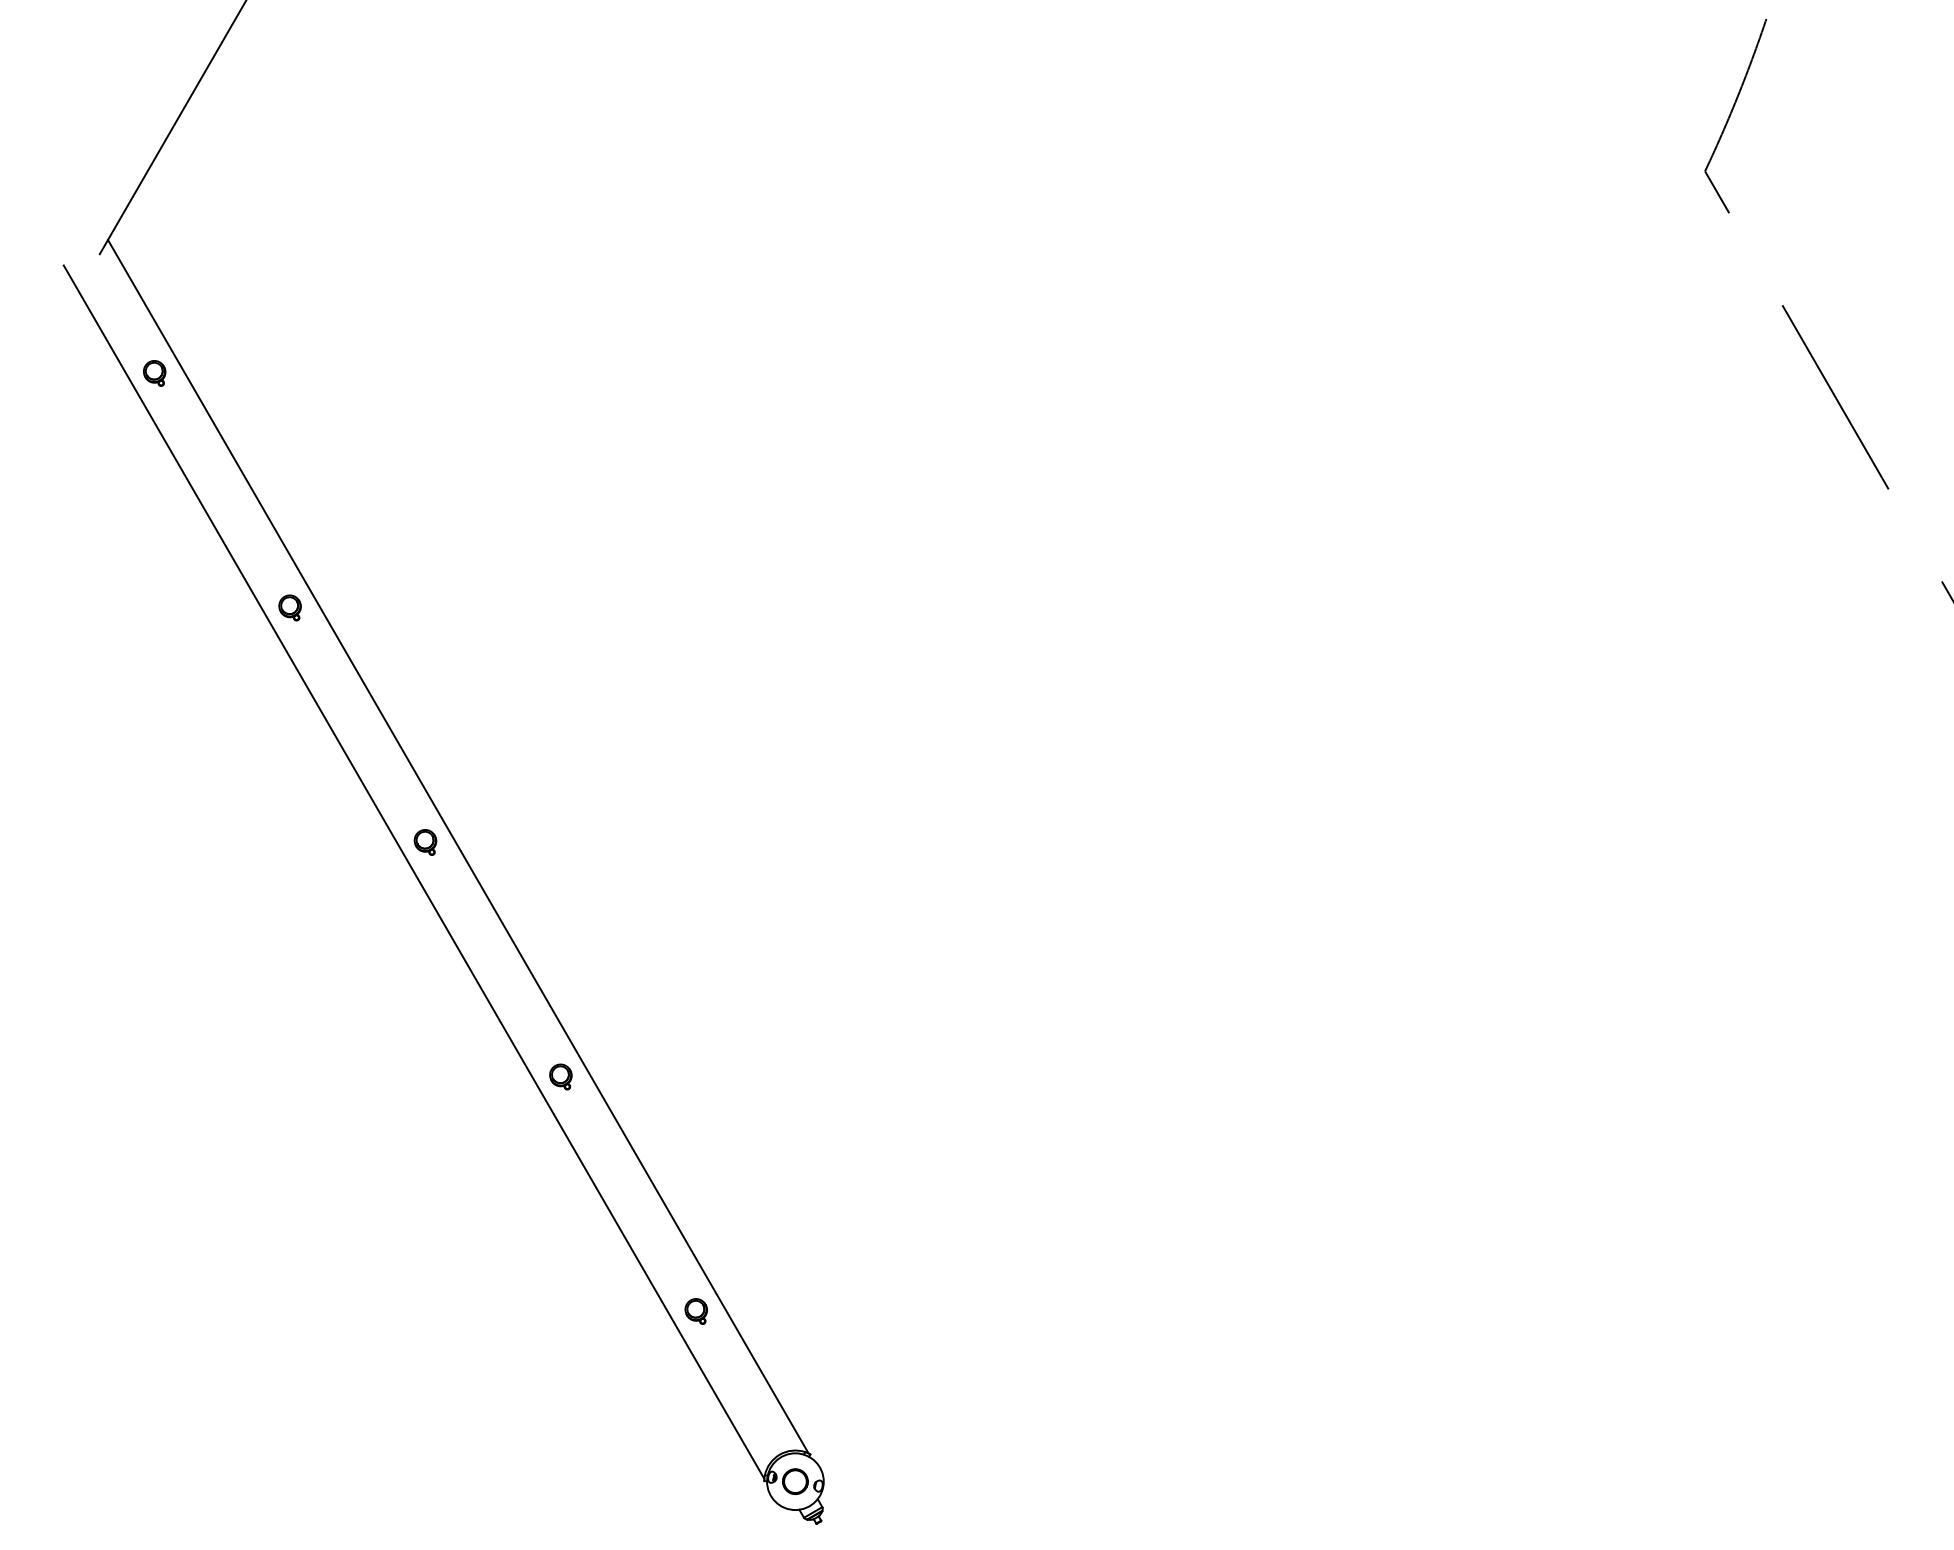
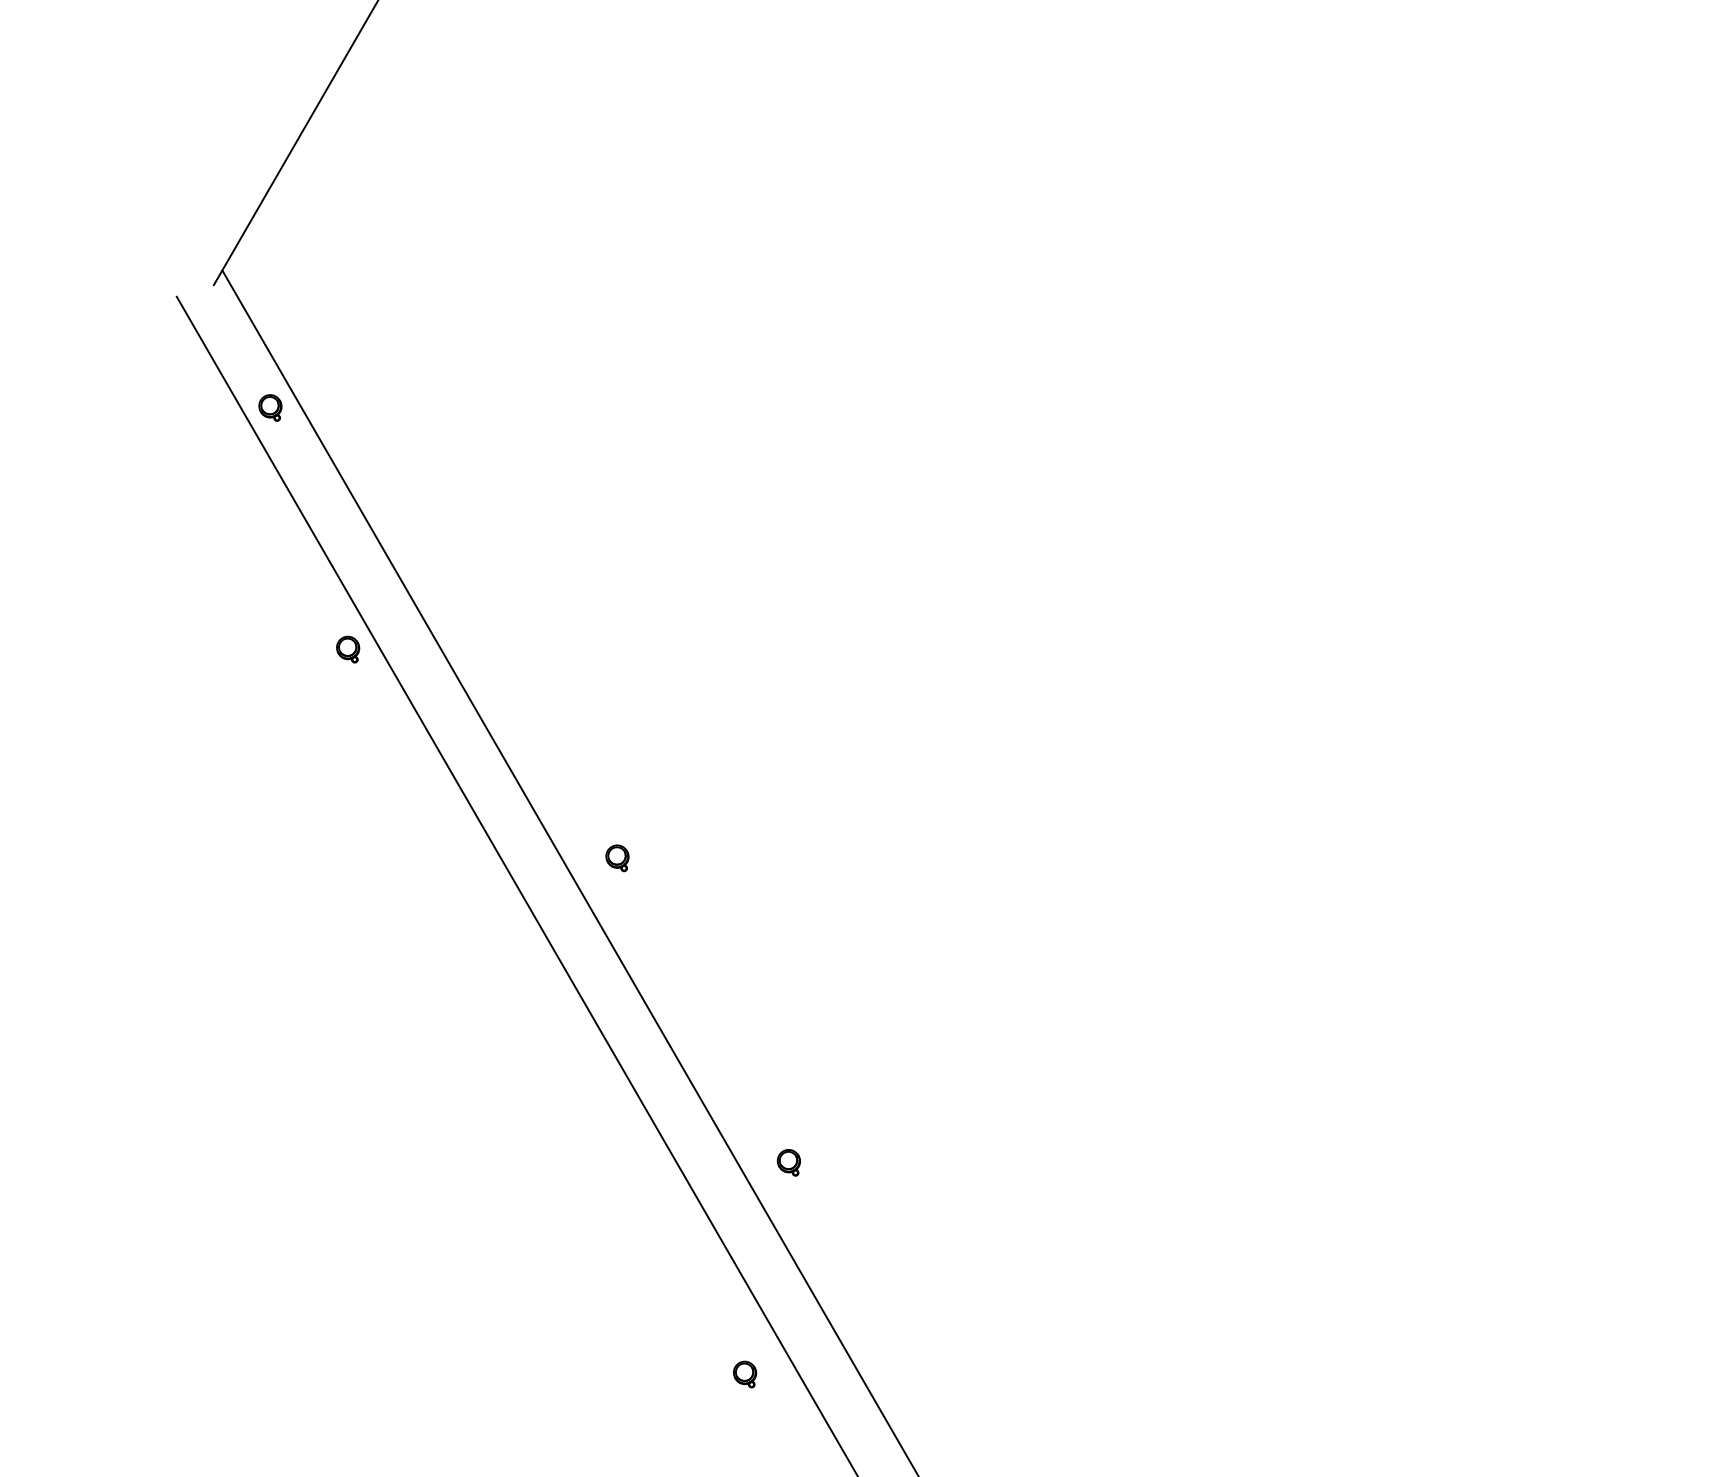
part: (289, 607) -> (347, 649), moved
part: (425, 842) -> (617, 858), moved
part: (560, 1076) -> (788, 1162), moved
part: (695, 1311) -> (744, 1374), moved

